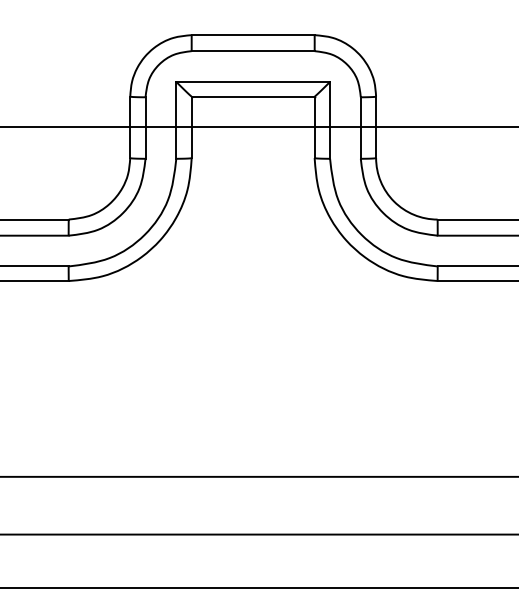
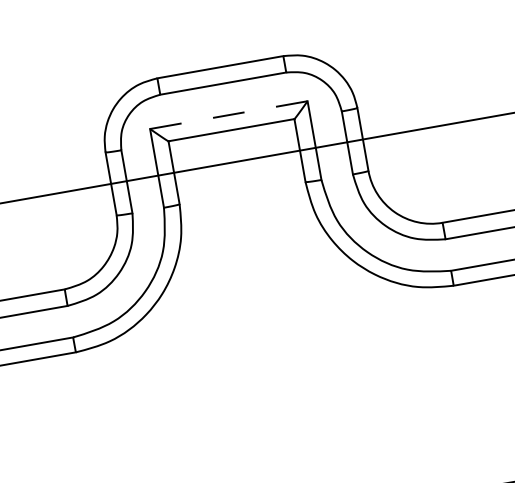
line: (253, 81) -> (229, 114), solid -> dashed

